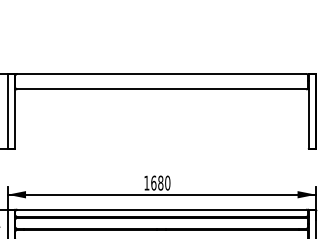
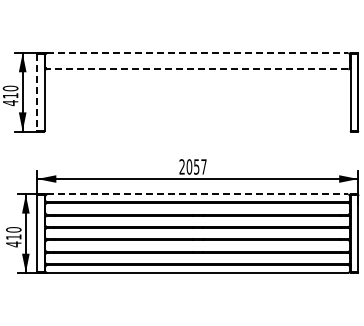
line: (162, 74) -> (198, 53), solid -> dashed
line: (161, 89) -> (197, 69), solid -> dashed
line: (7, 111) -> (37, 92), solid -> dashed
text: (156, 182) -> (192, 166), 1680 -> 2057
line: (162, 209) -> (198, 194), solid -> dashed

